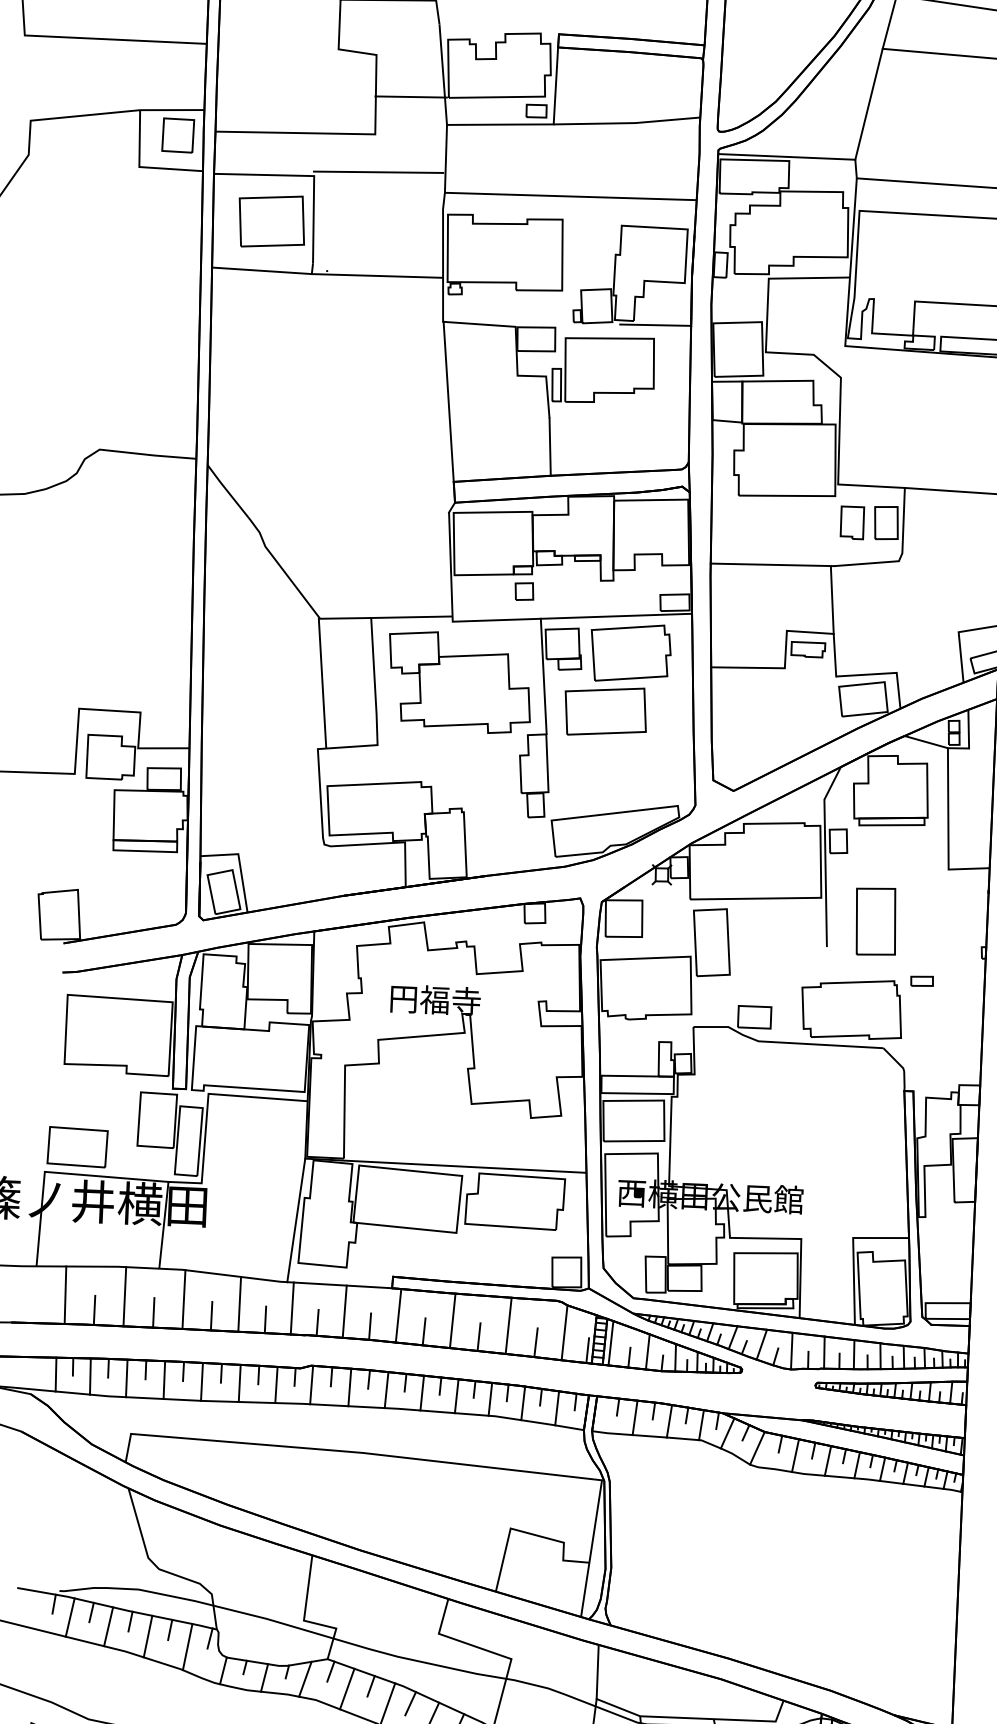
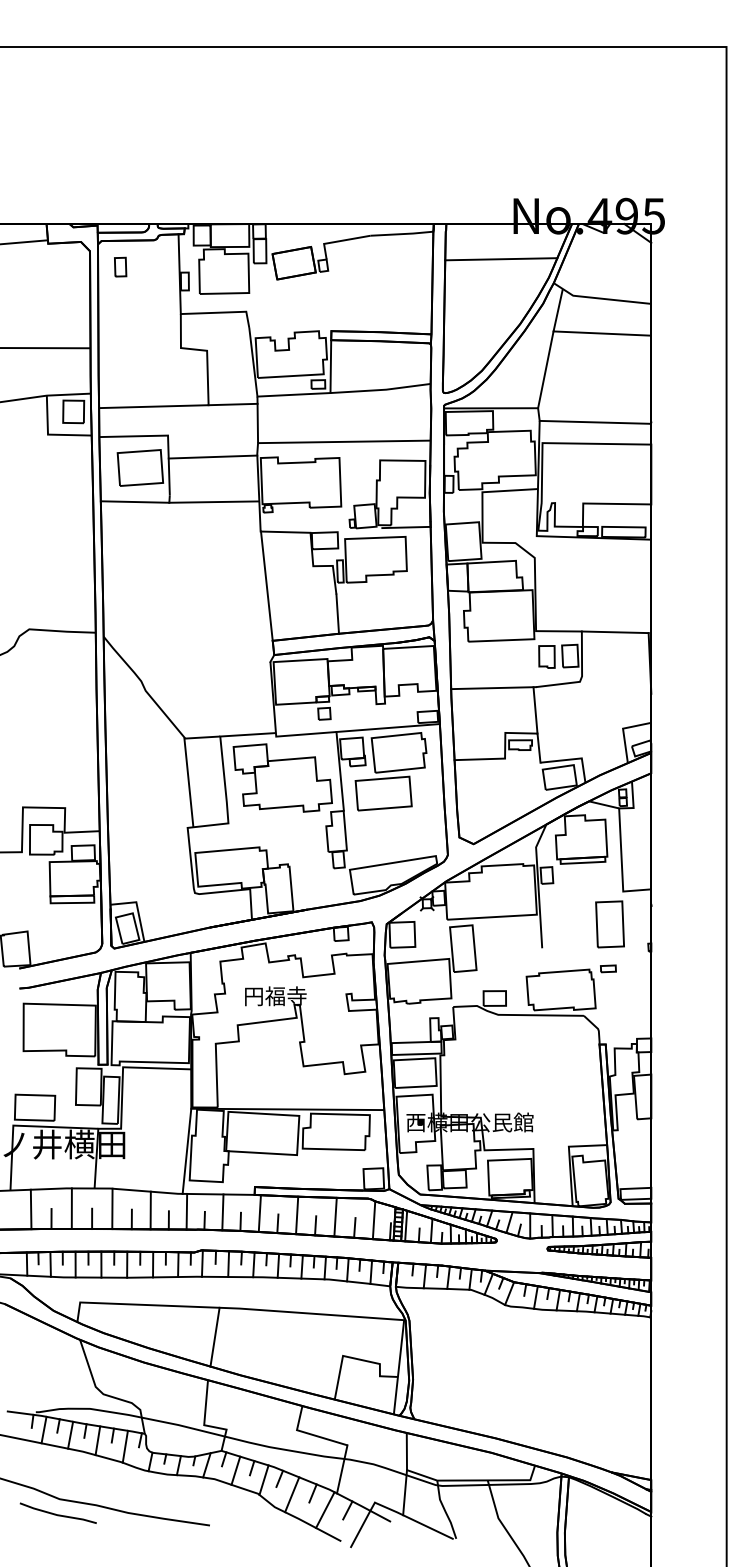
line: (410, 96) -> (232, 404), moved
line: (377, 171) -> (212, 456), moved
part: (875, 921) -> (609, 924), moved
line: (324, 1492) -> (214, 1336), added

